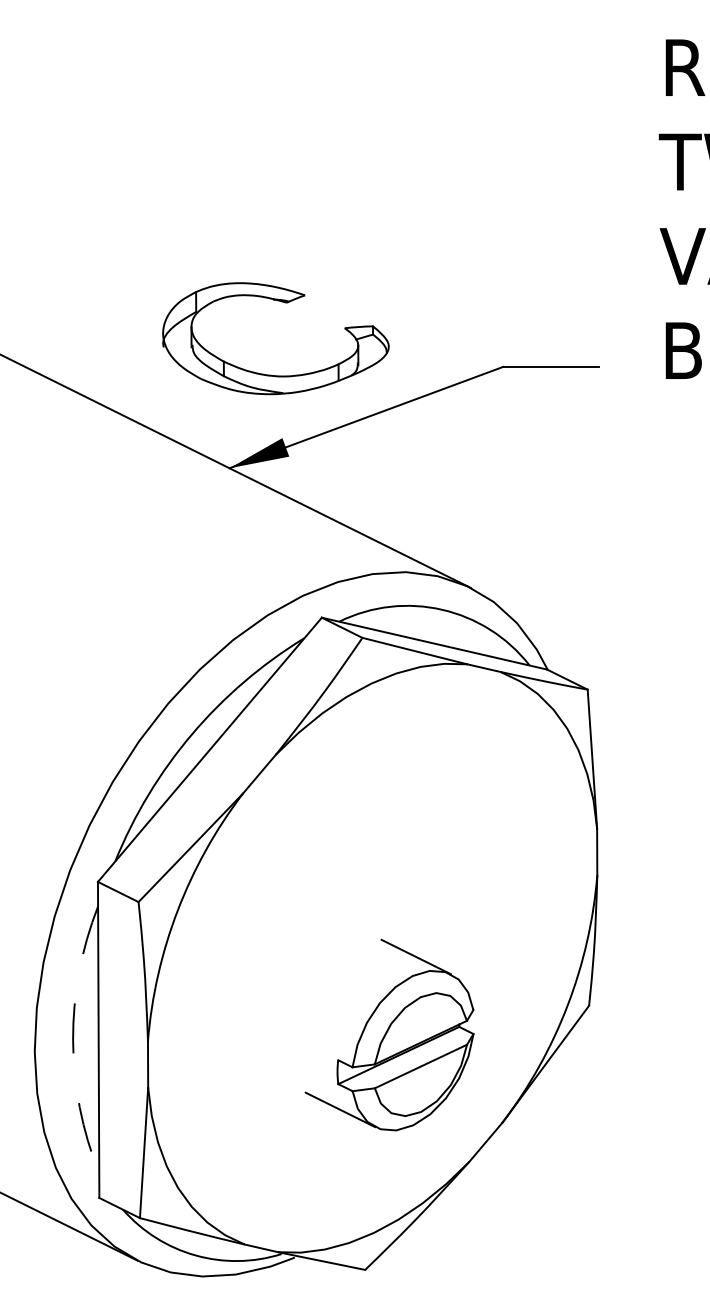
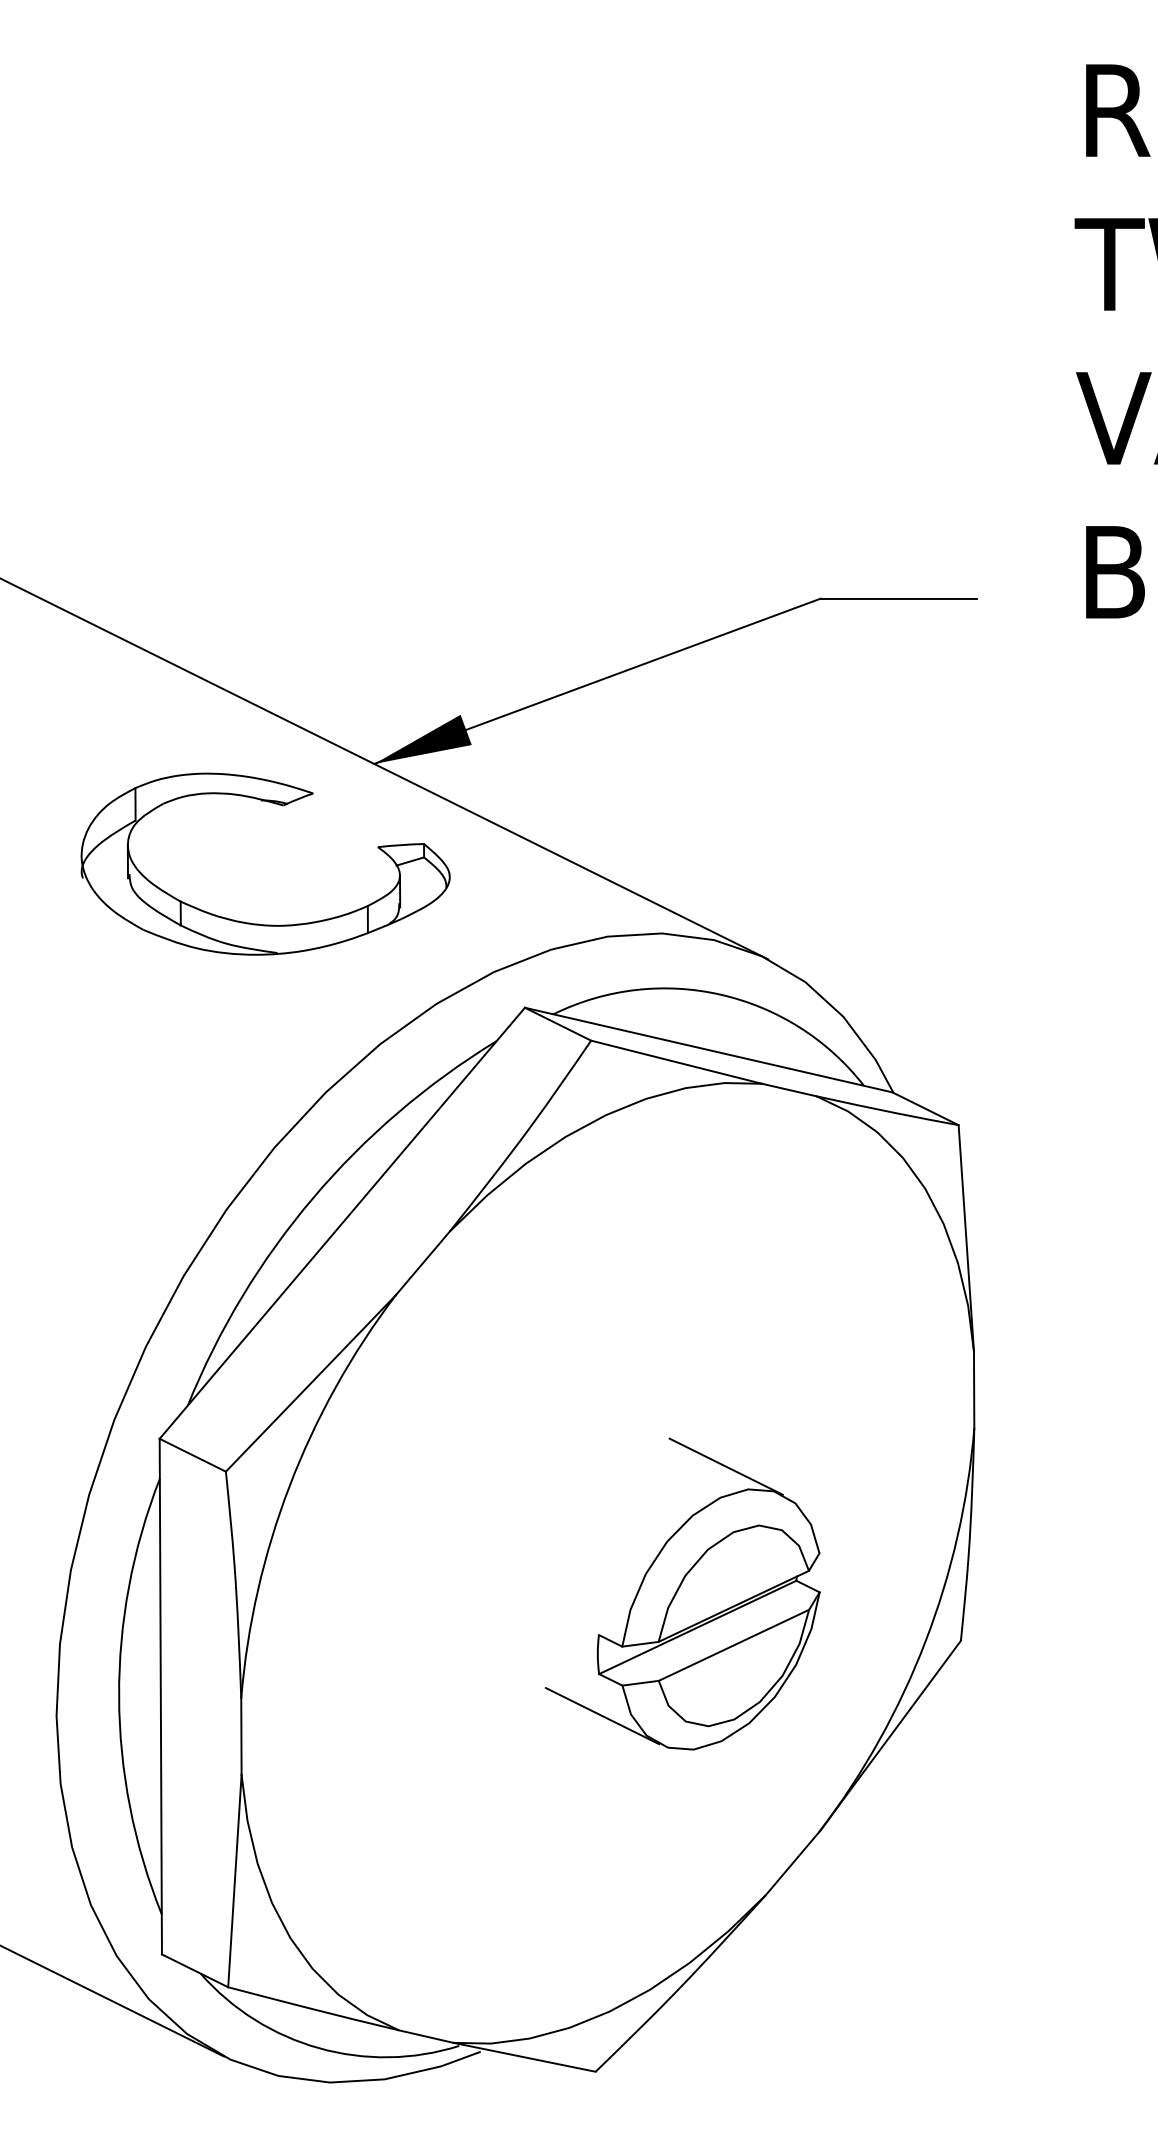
part: (271, 374) -> (258, 922), moved
part: (389, 1034) -> (682, 1593), moved
arc: (73, 1040) -> (119, 1697), dashed -> solid

